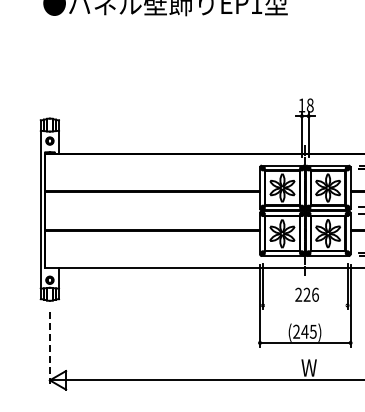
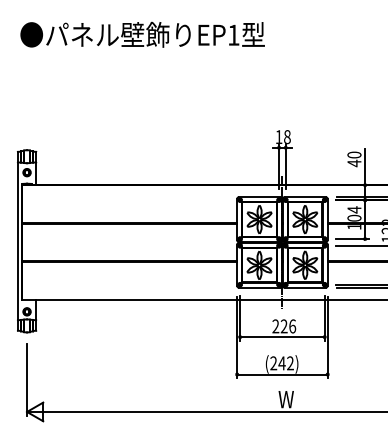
line: (305, 305) -> (282, 337), added
text: (313, 331) -> (290, 363), (245) -> (242)
line: (50, 348) -> (27, 380), dashed -> solid

